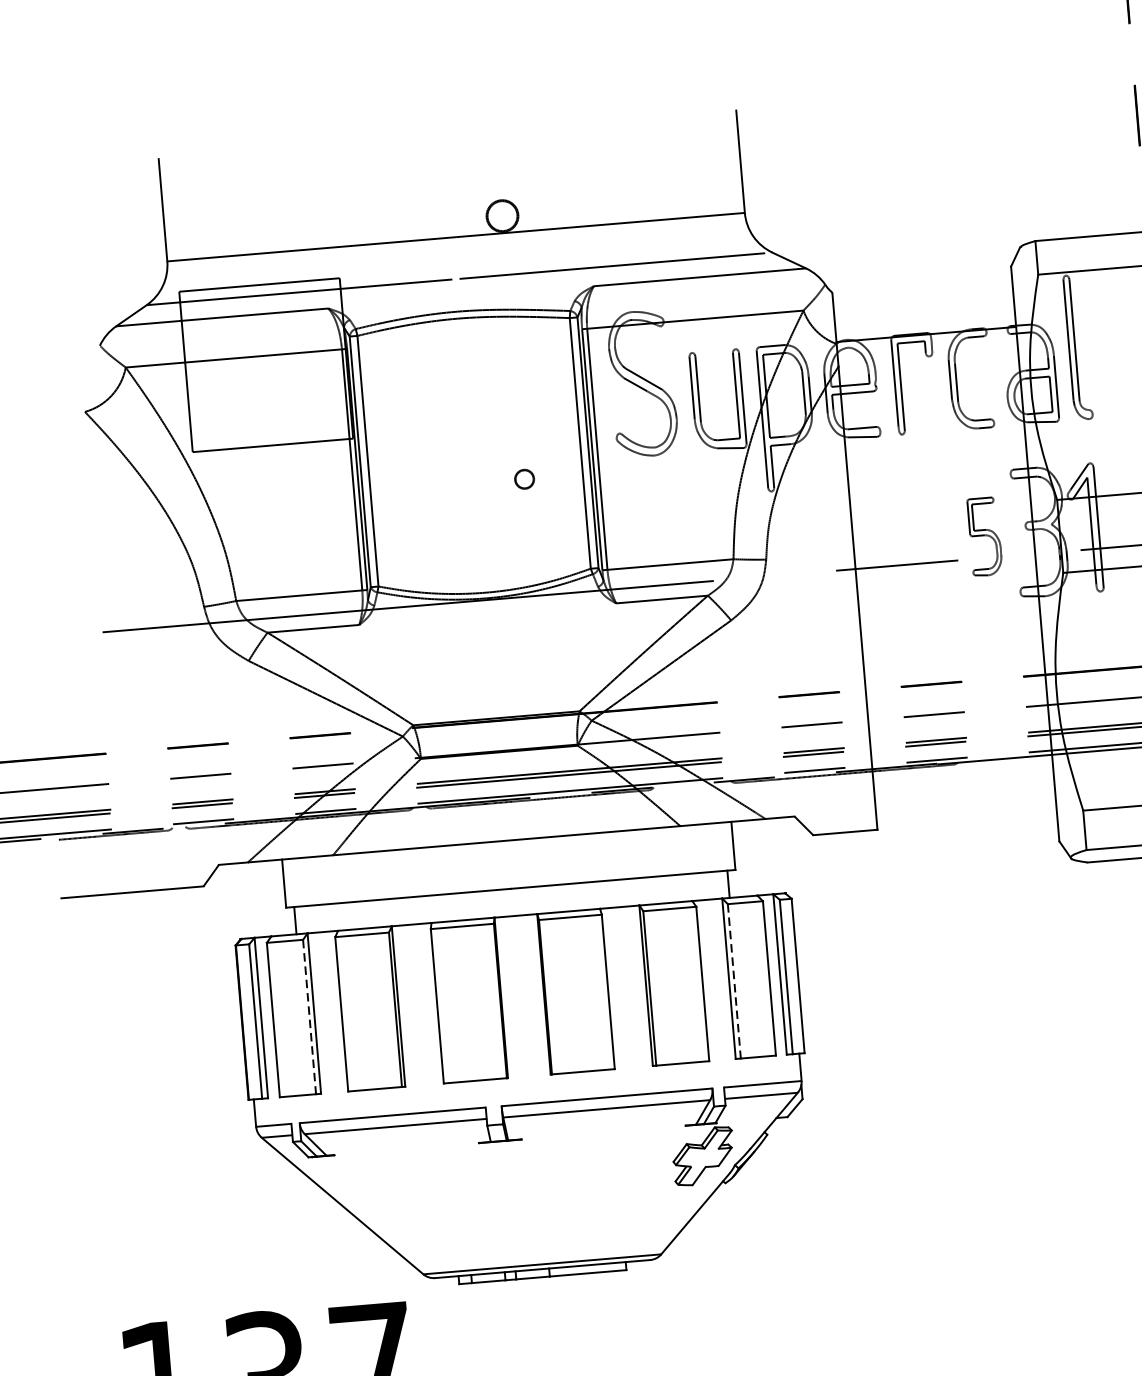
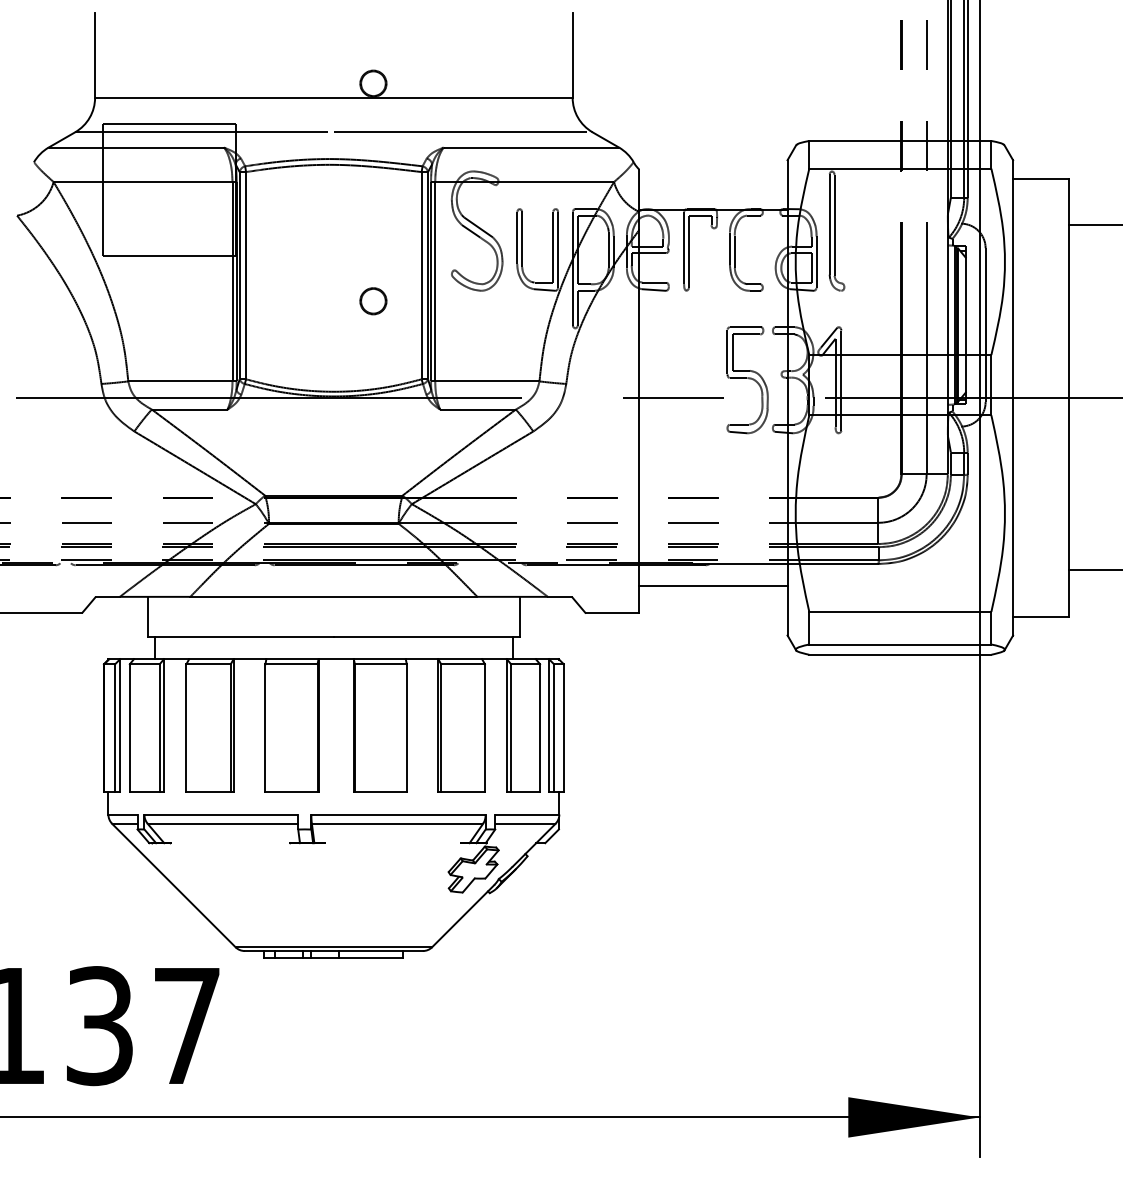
circle: (524, 479) -> (373, 301), size x1.67
part: (985, 537) -> (747, 380), size x1.67
line: (964, 788) -> (713, 585), added
line: (734, 981) -> (511, 728), dashed -> solid
line: (309, 1017) -> (159, 728), dashed -> solid

